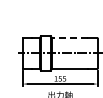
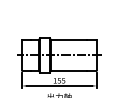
line: (69, 37) -> (68, 39), dashed -> solid

